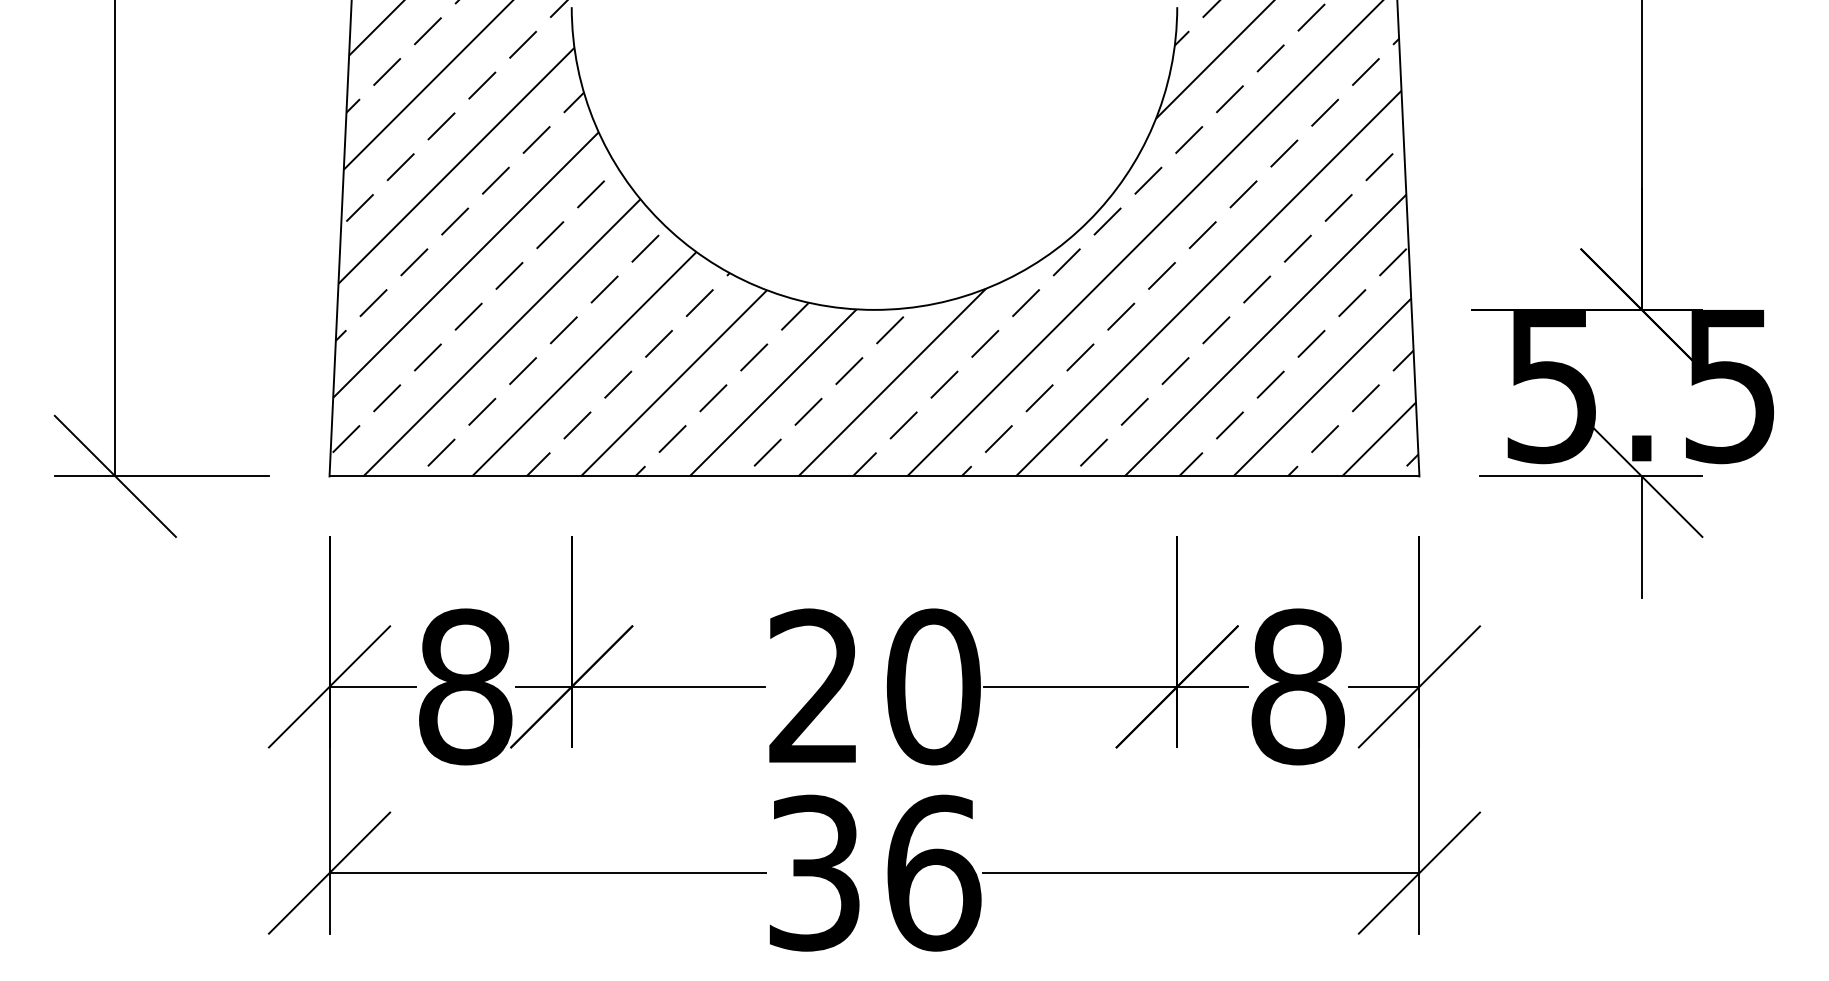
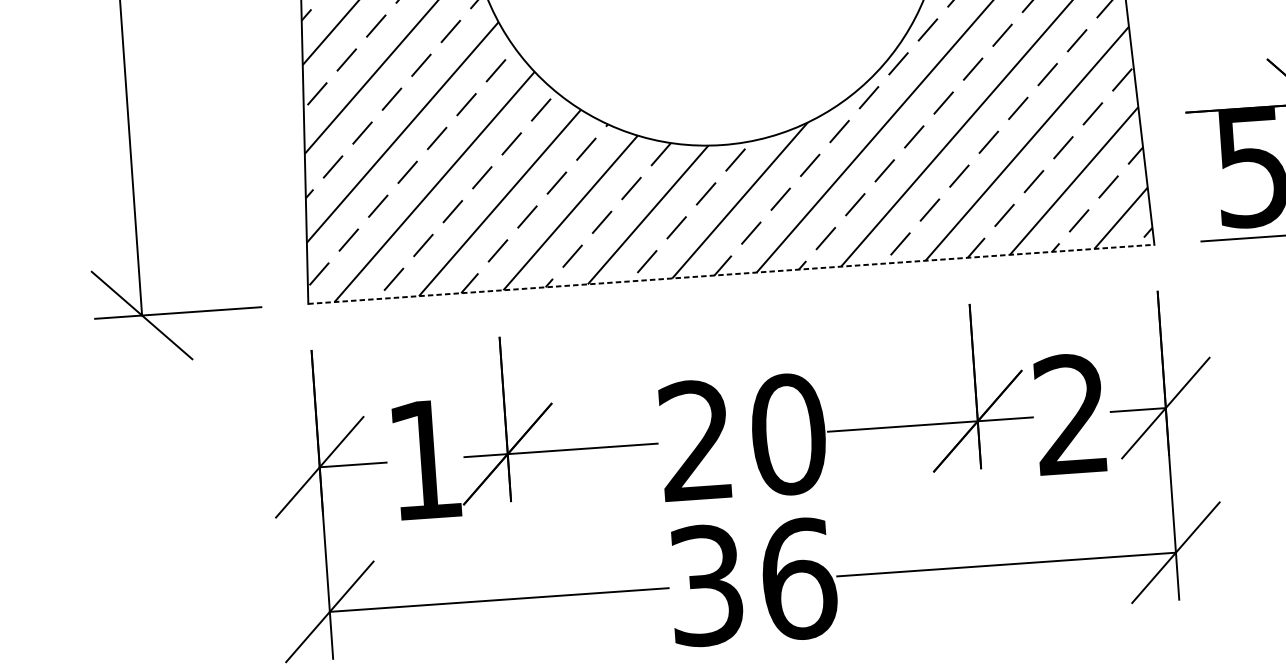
line: (874, 476) -> (731, 274), solid -> dashed
text: (465, 686) -> (425, 459), 8 -> 1
text: (1297, 686) -> (1071, 414), 8 -> 2

